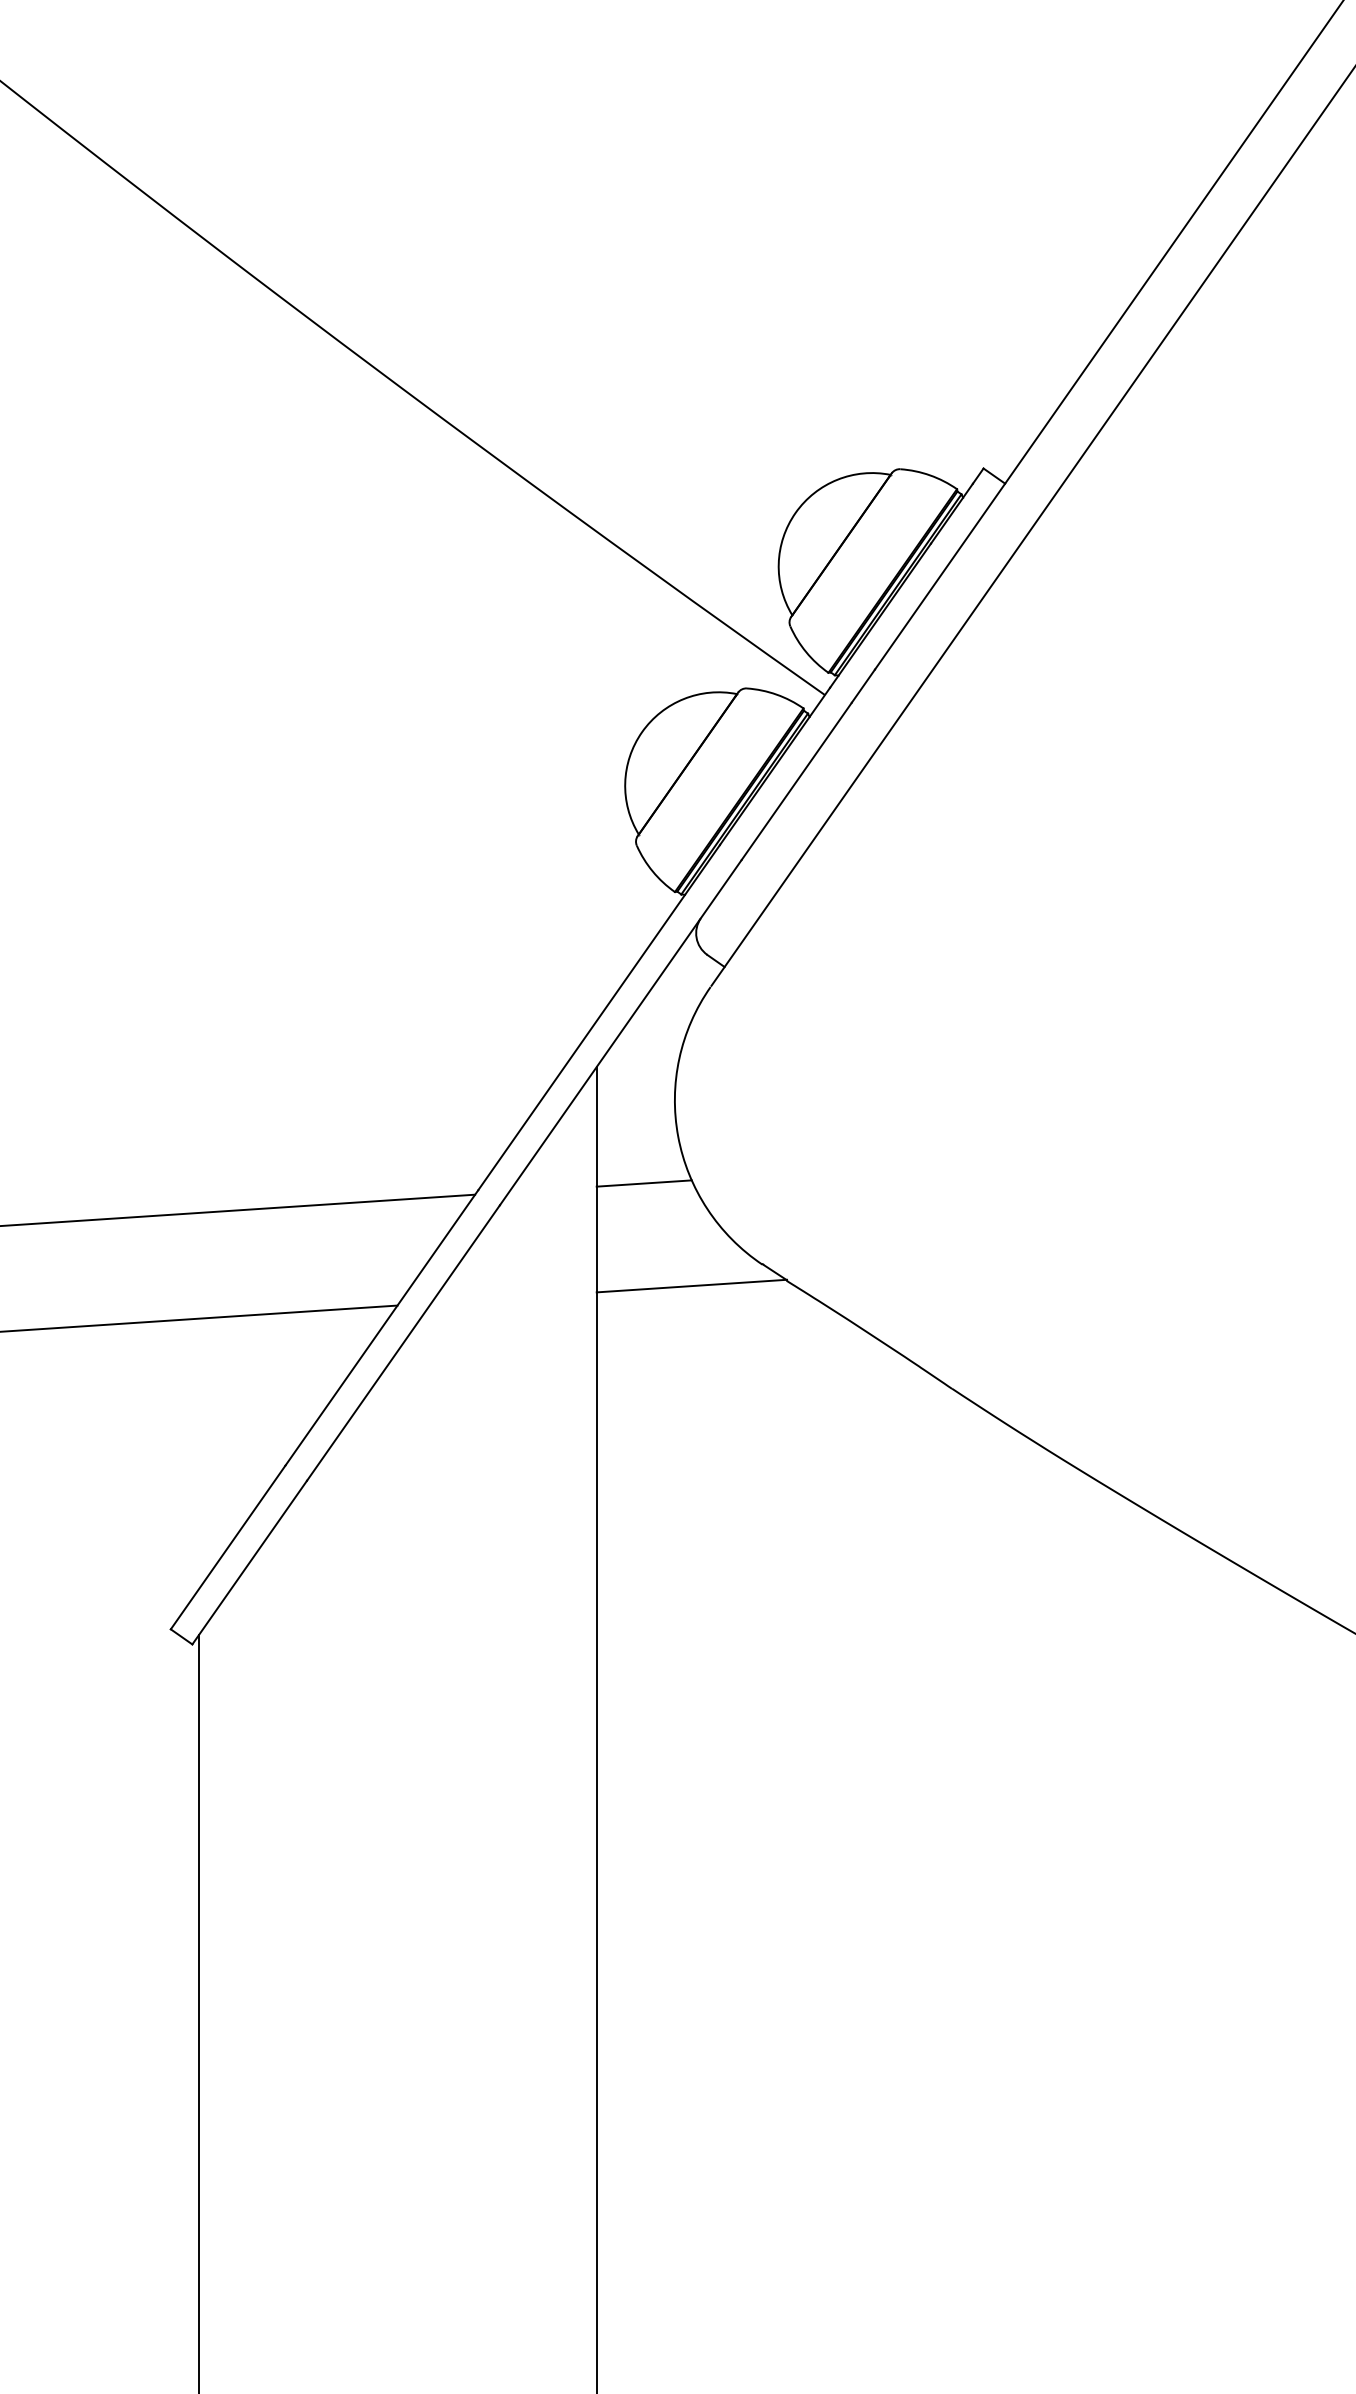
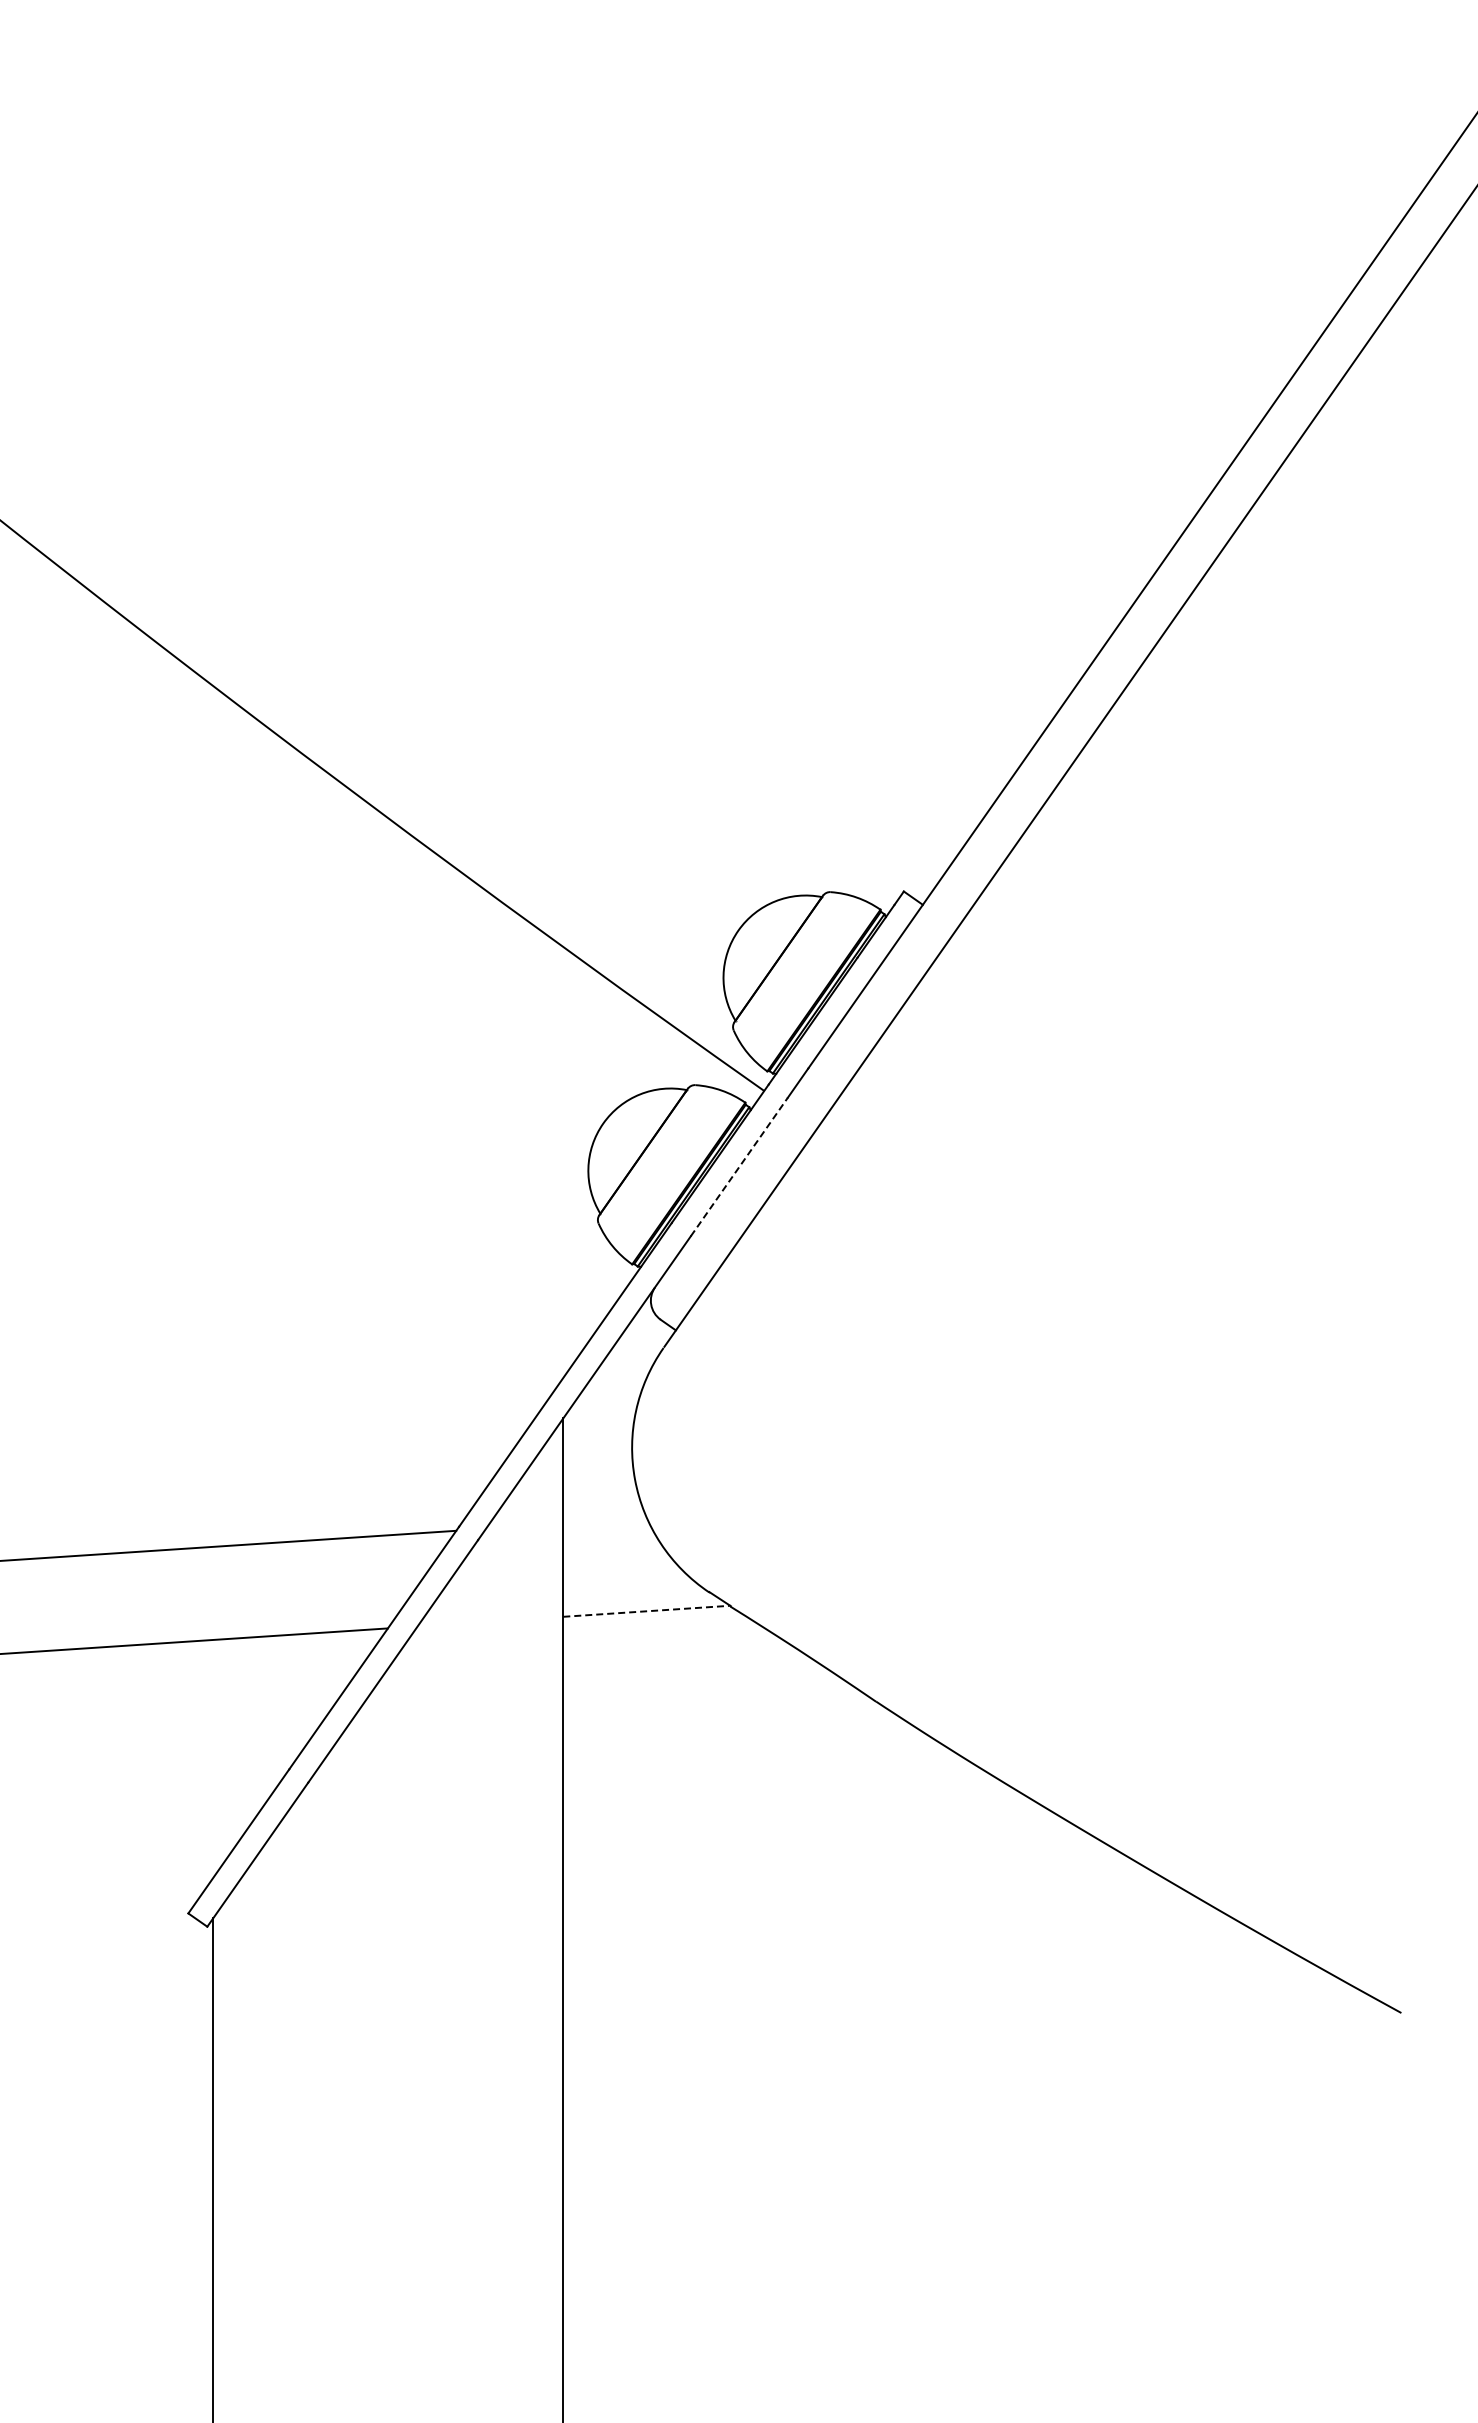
line: (796, 782) -> (739, 1167), solid -> dashed
line: (643, 1182) -> (604, 1520), removed
line: (692, 1286) -> (647, 1611), solid -> dashed

